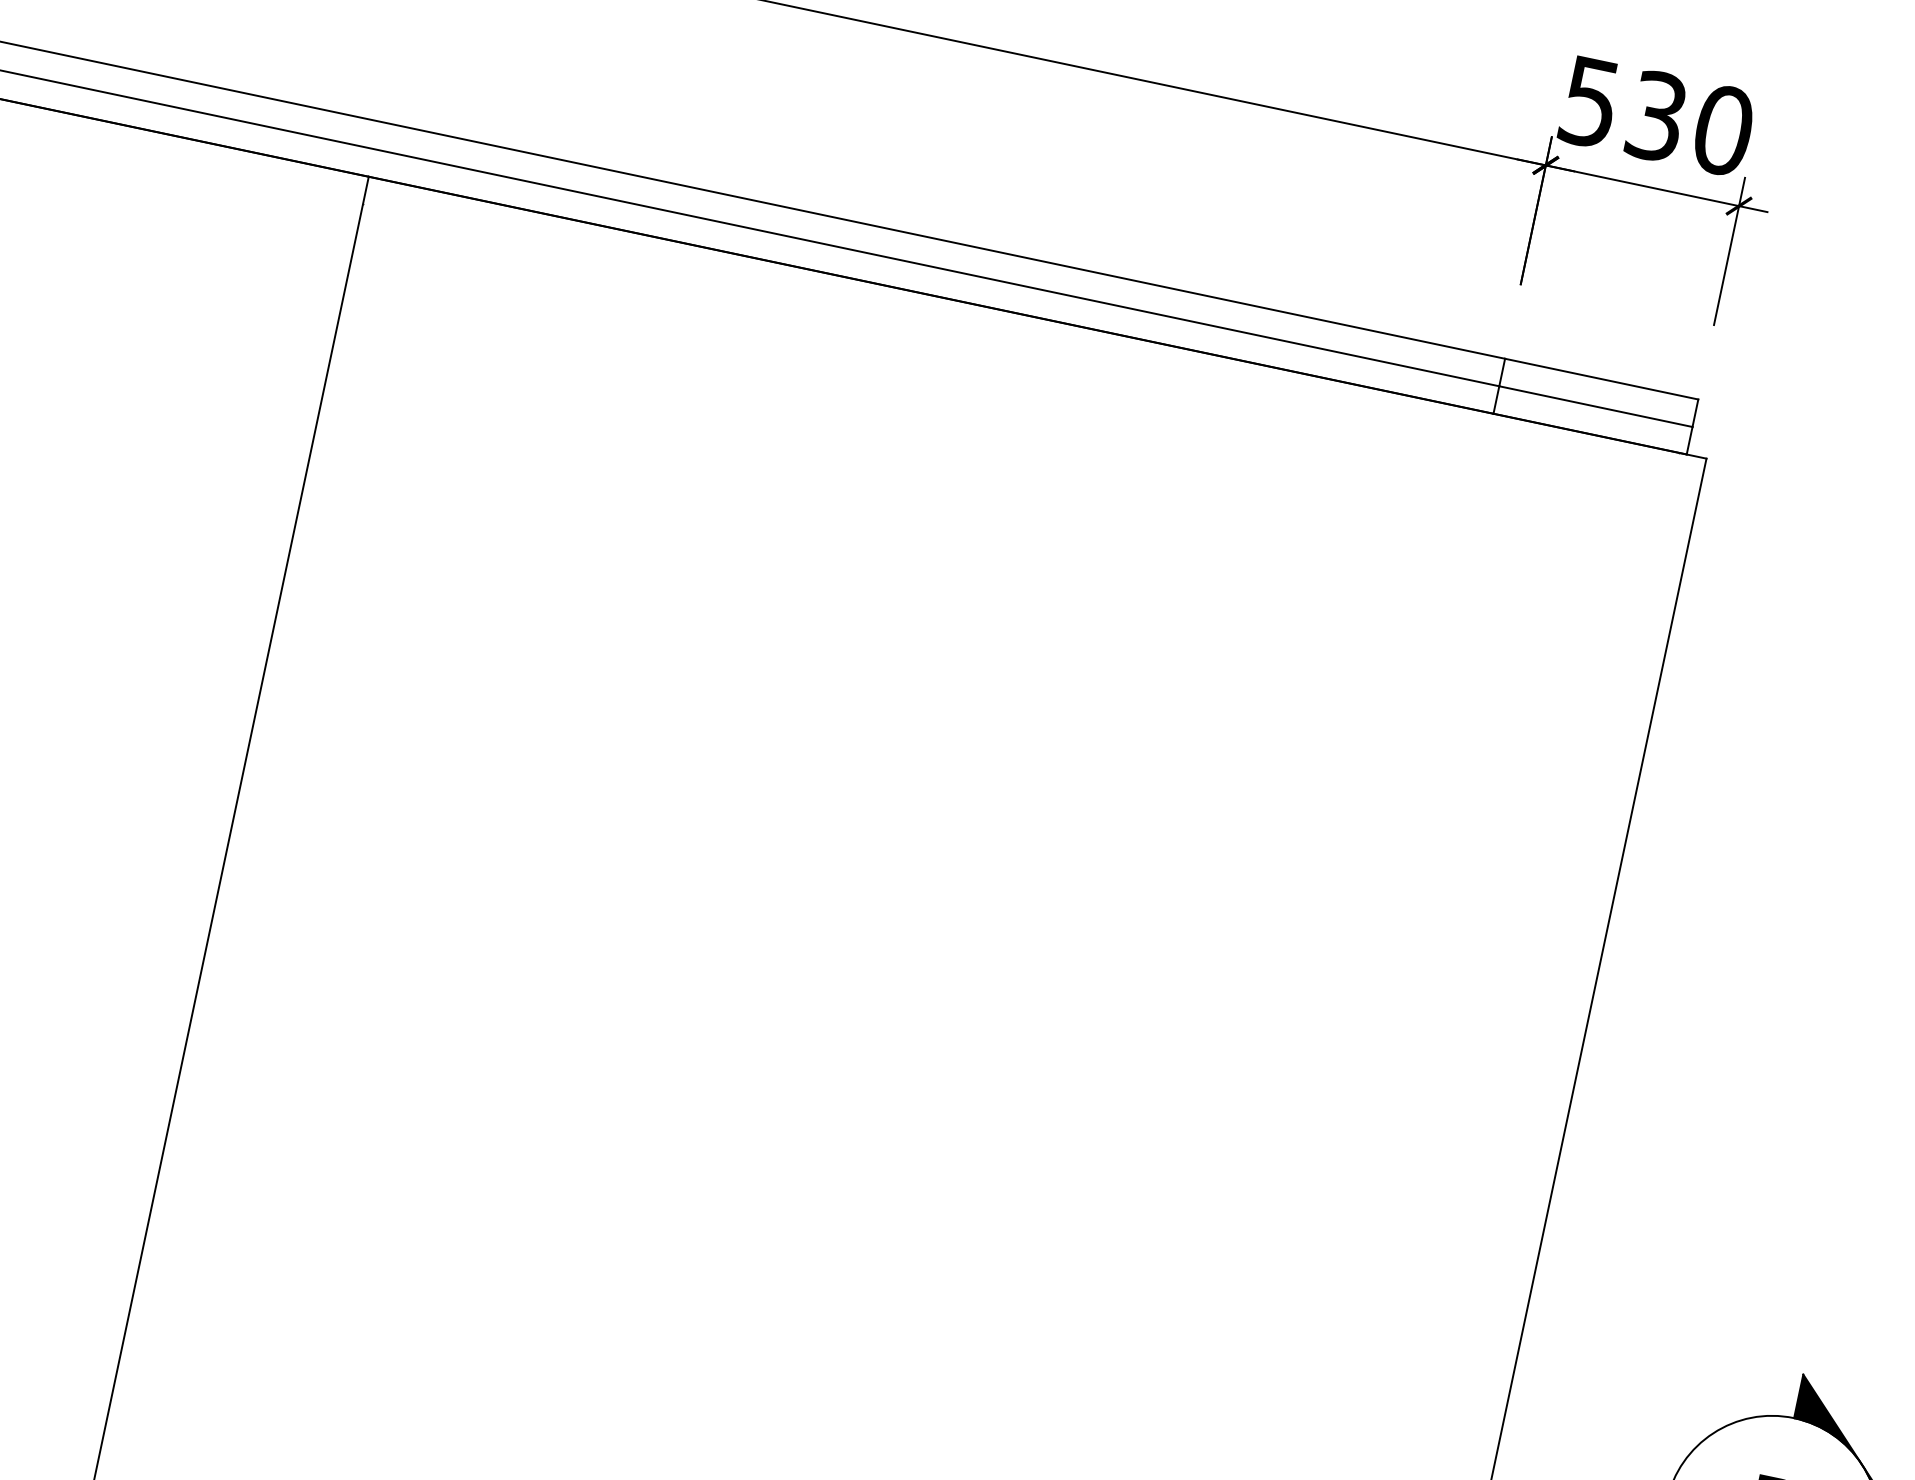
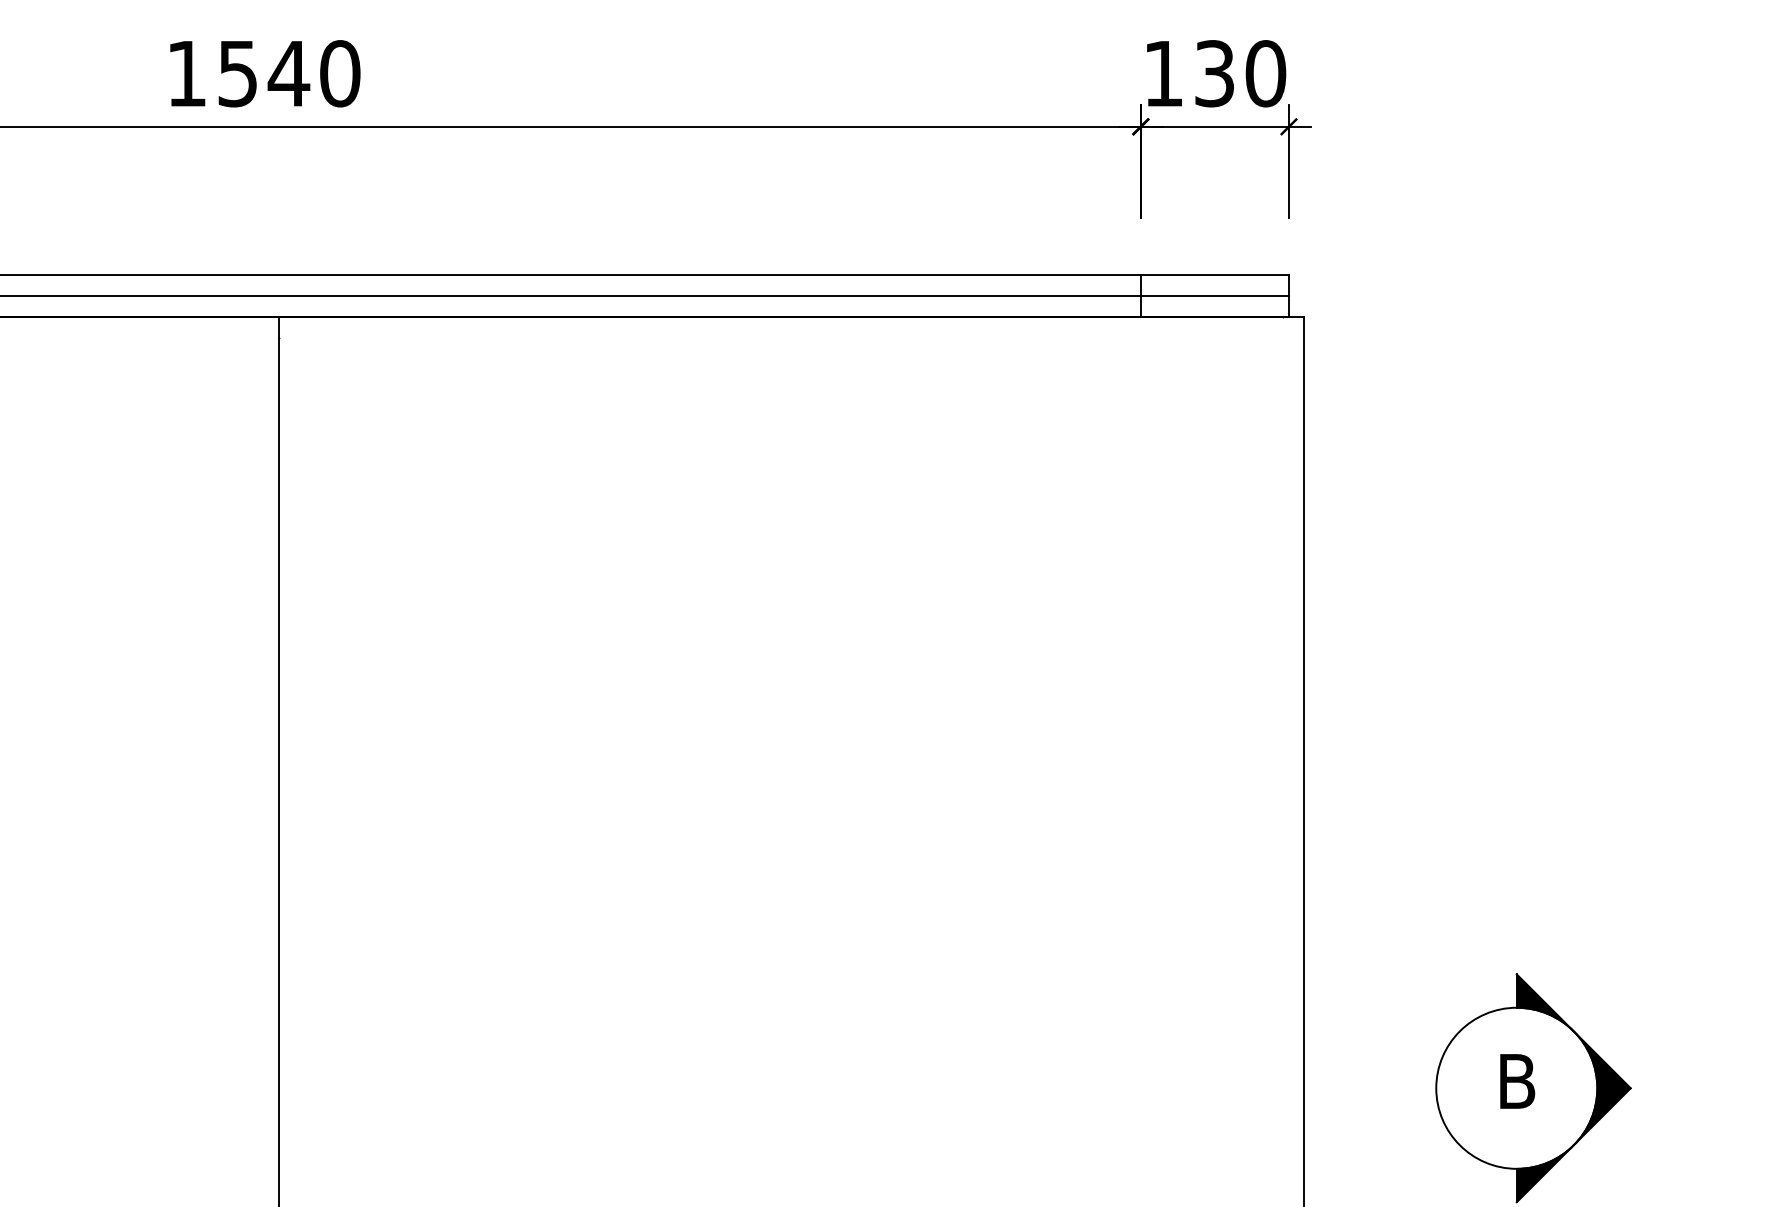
text: (1589, 103) -> (1163, 74), 530 -> 130

